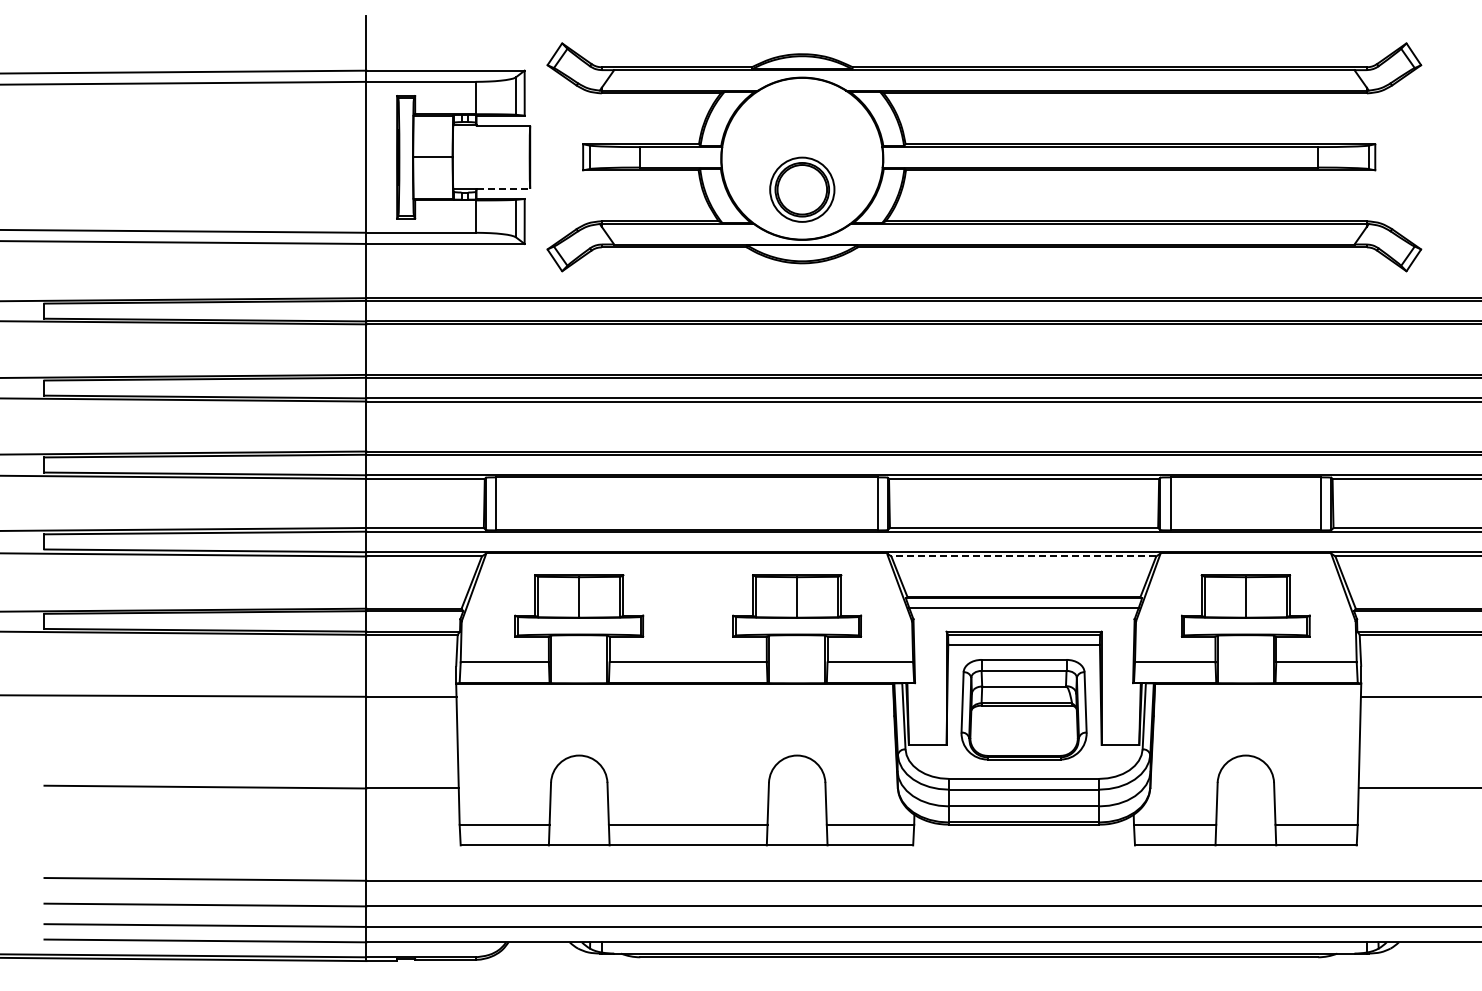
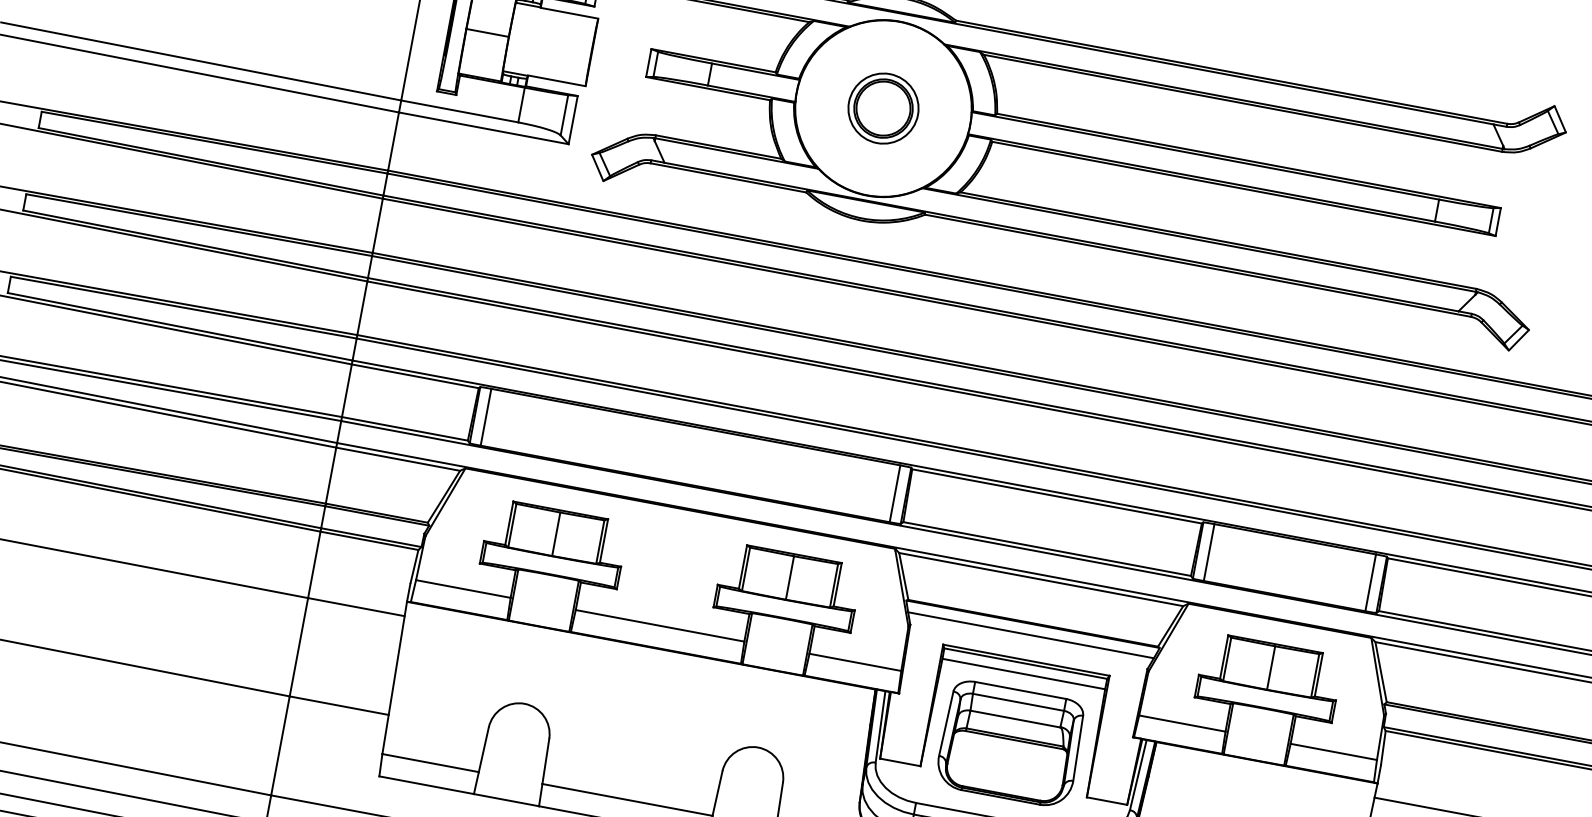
line: (503, 188) -> (557, 80), dashed -> solid
part: (802, 189) -> (883, 108), moved
line: (1023, 556) -> (1040, 579), dashed -> solid

